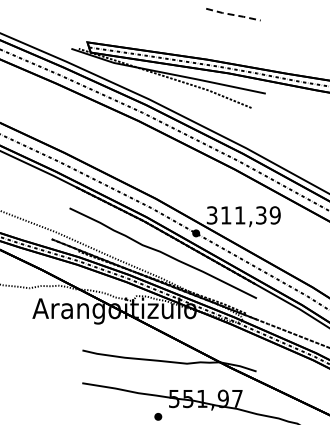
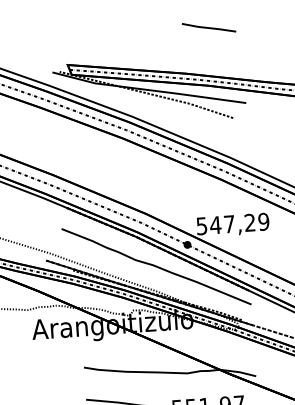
line: (234, 15) -> (210, 28), dashed -> solid
text: (236, 215) -> (225, 224), 311,39 -> 547,29

